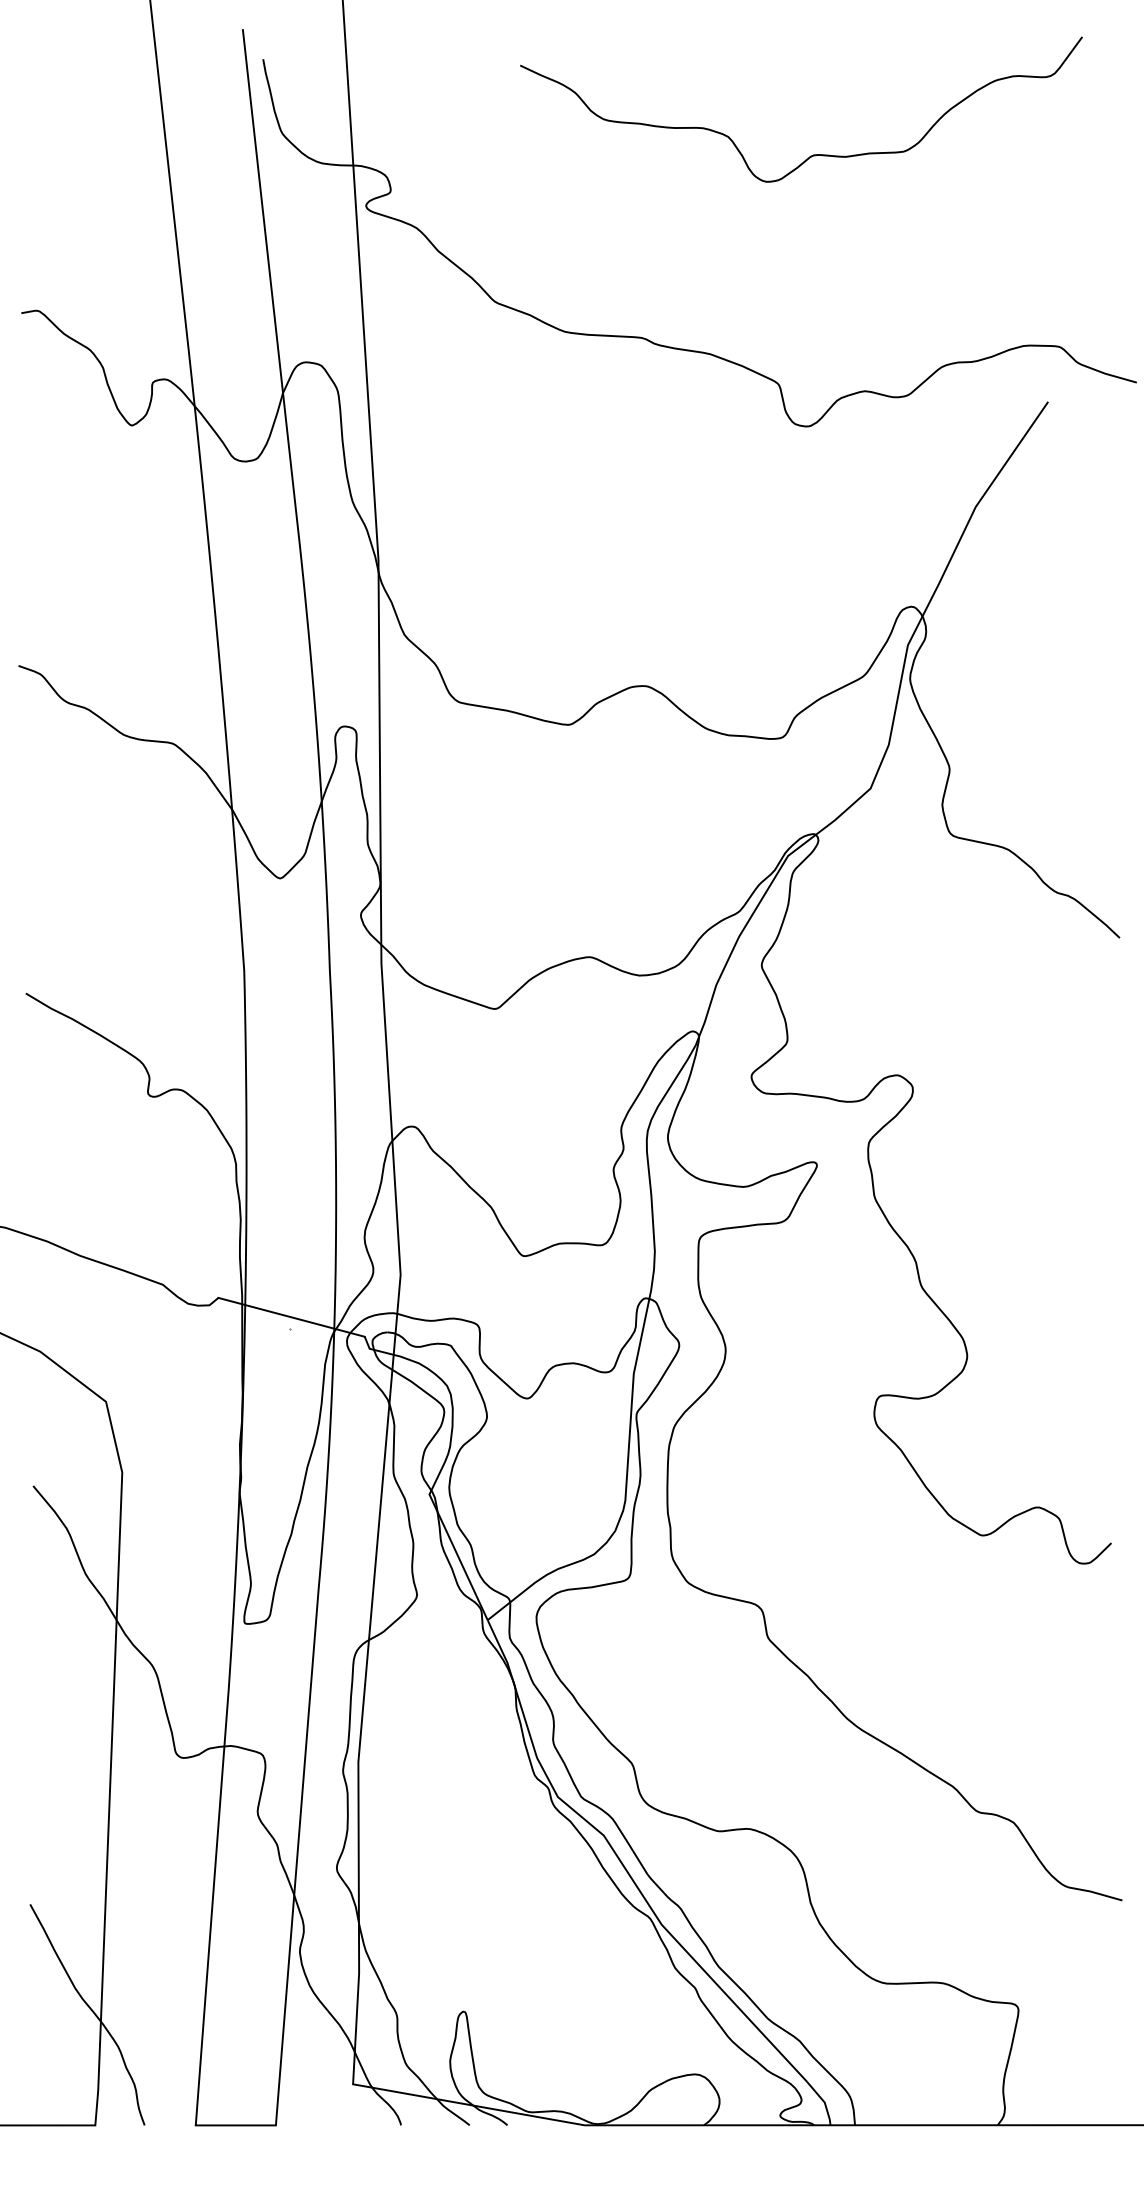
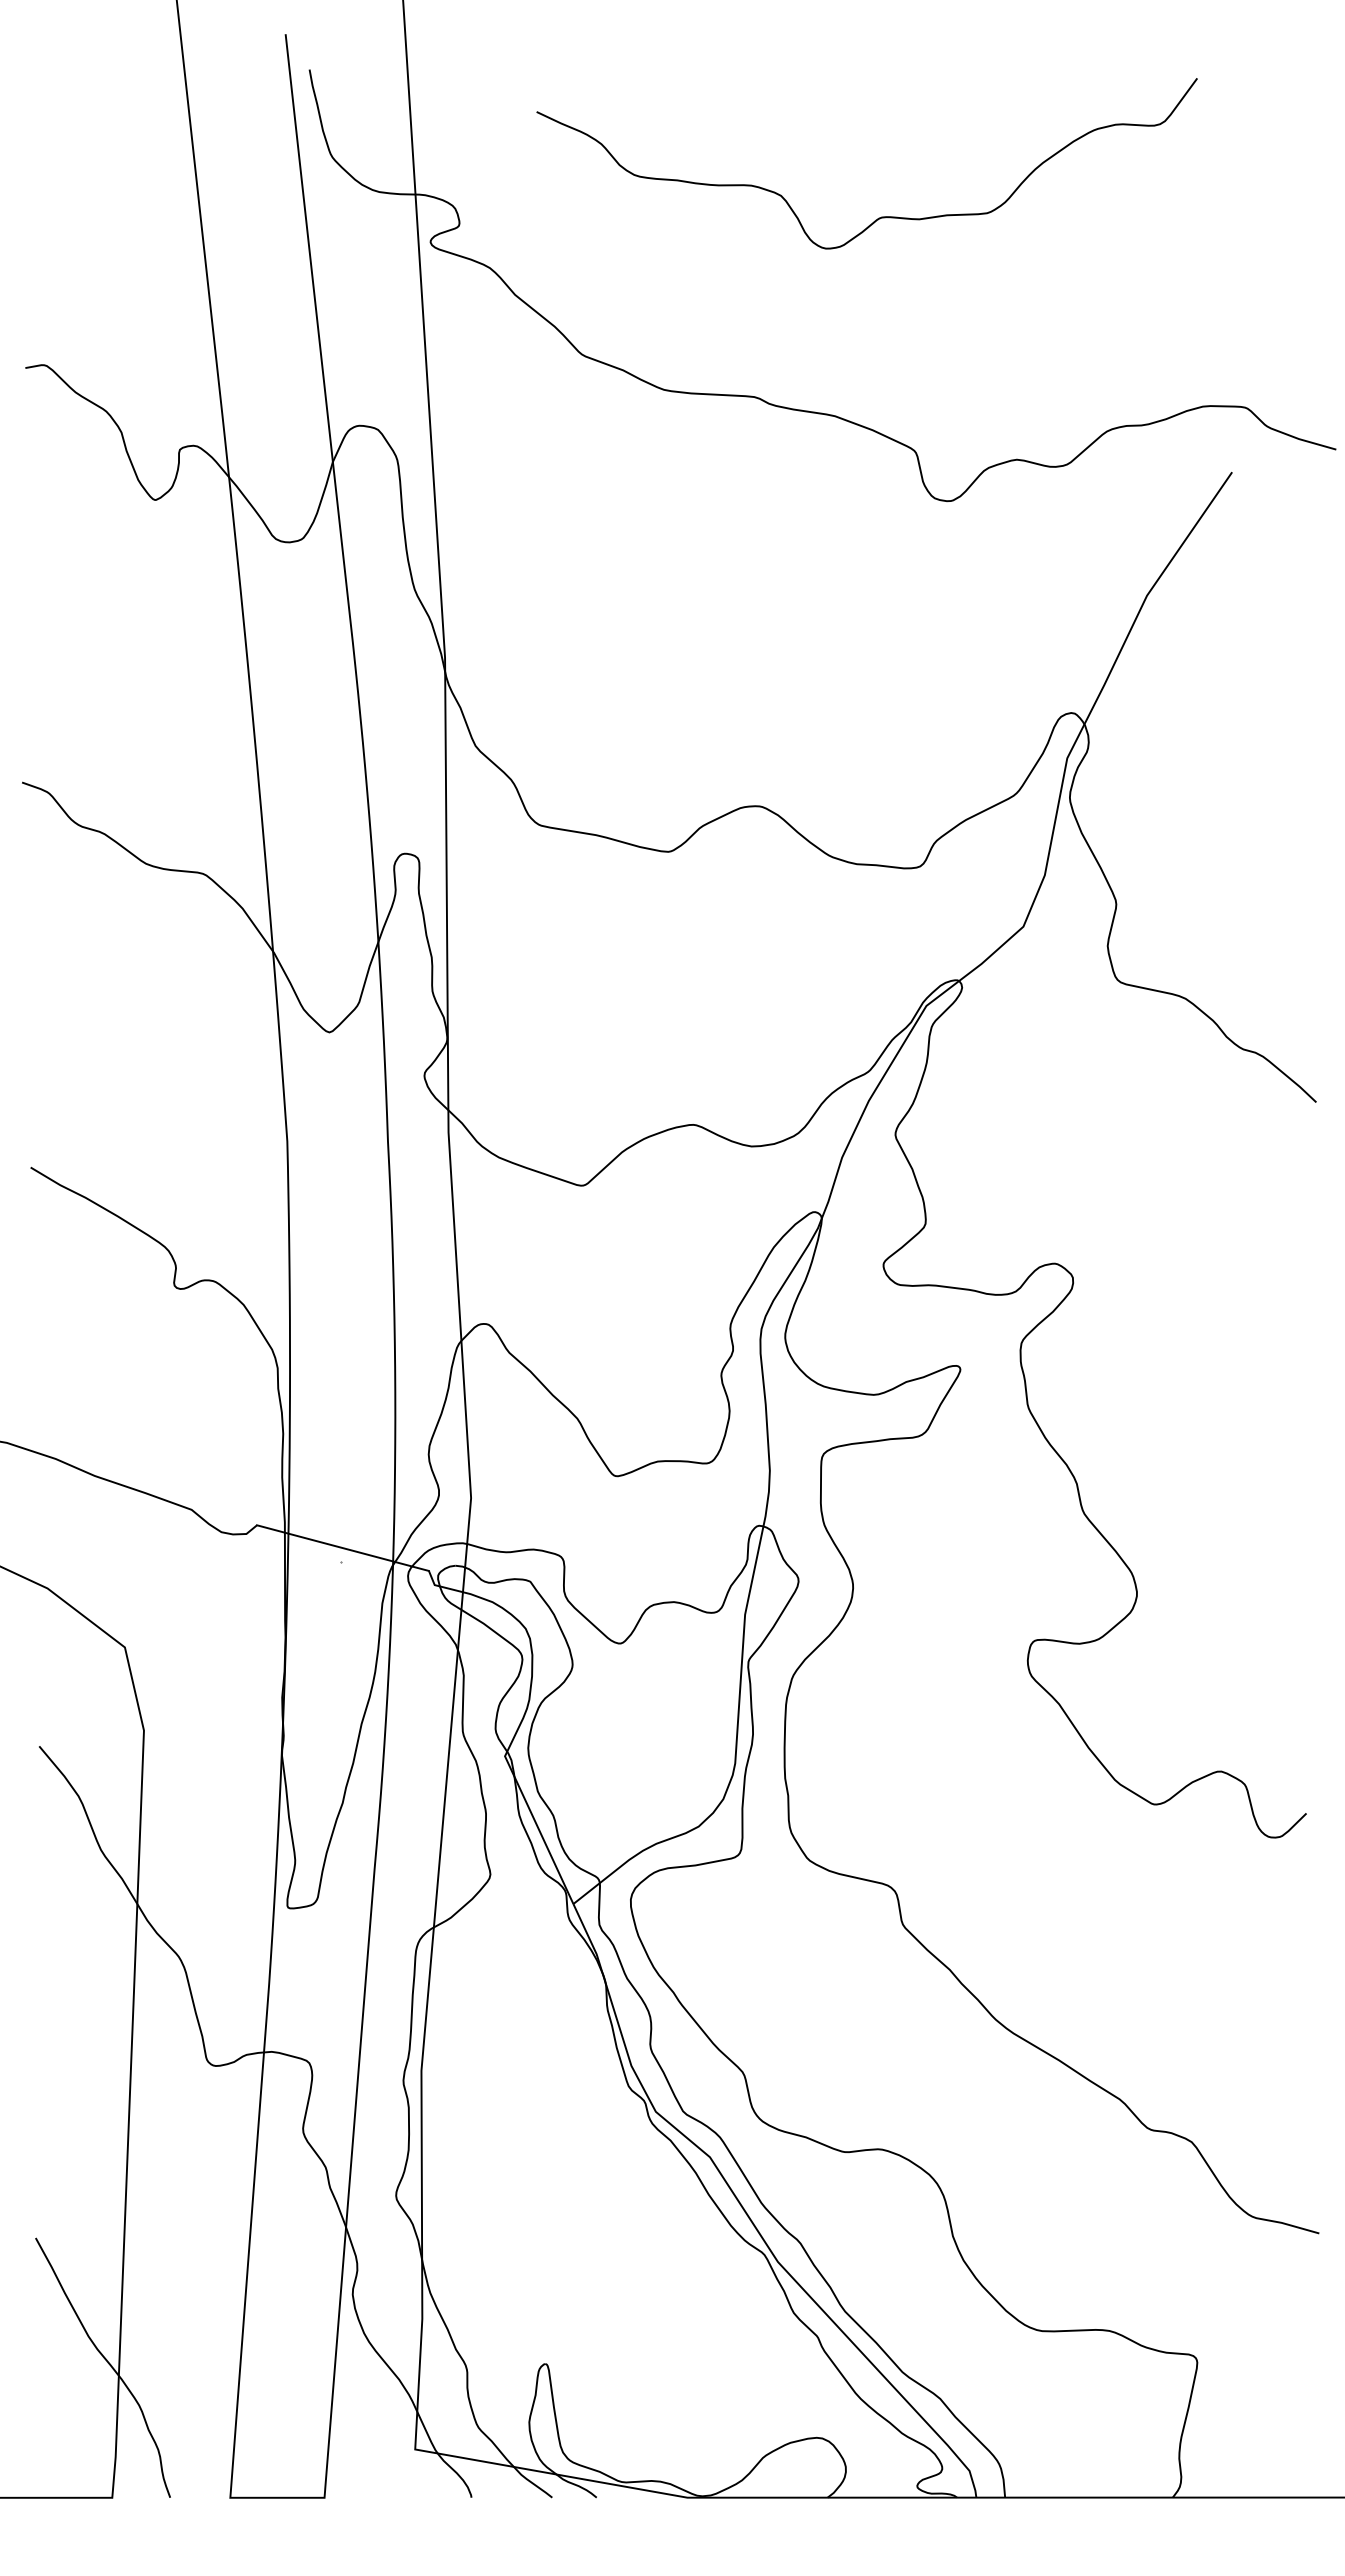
curve: (813, 154) -> (881, 216), moved

